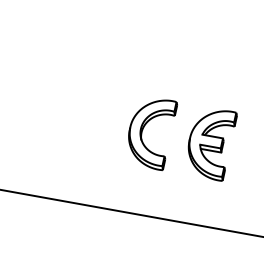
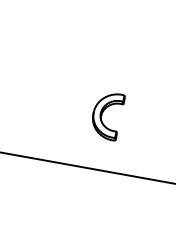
part: (212, 145) -> (148, 124), removed

